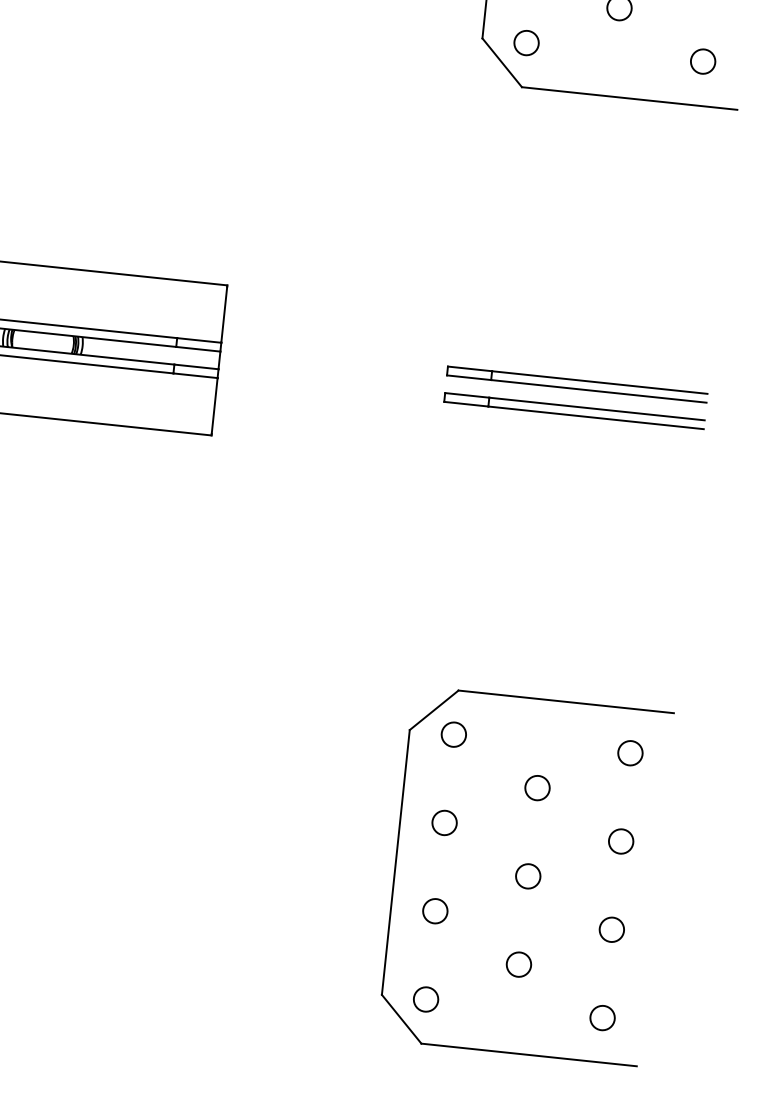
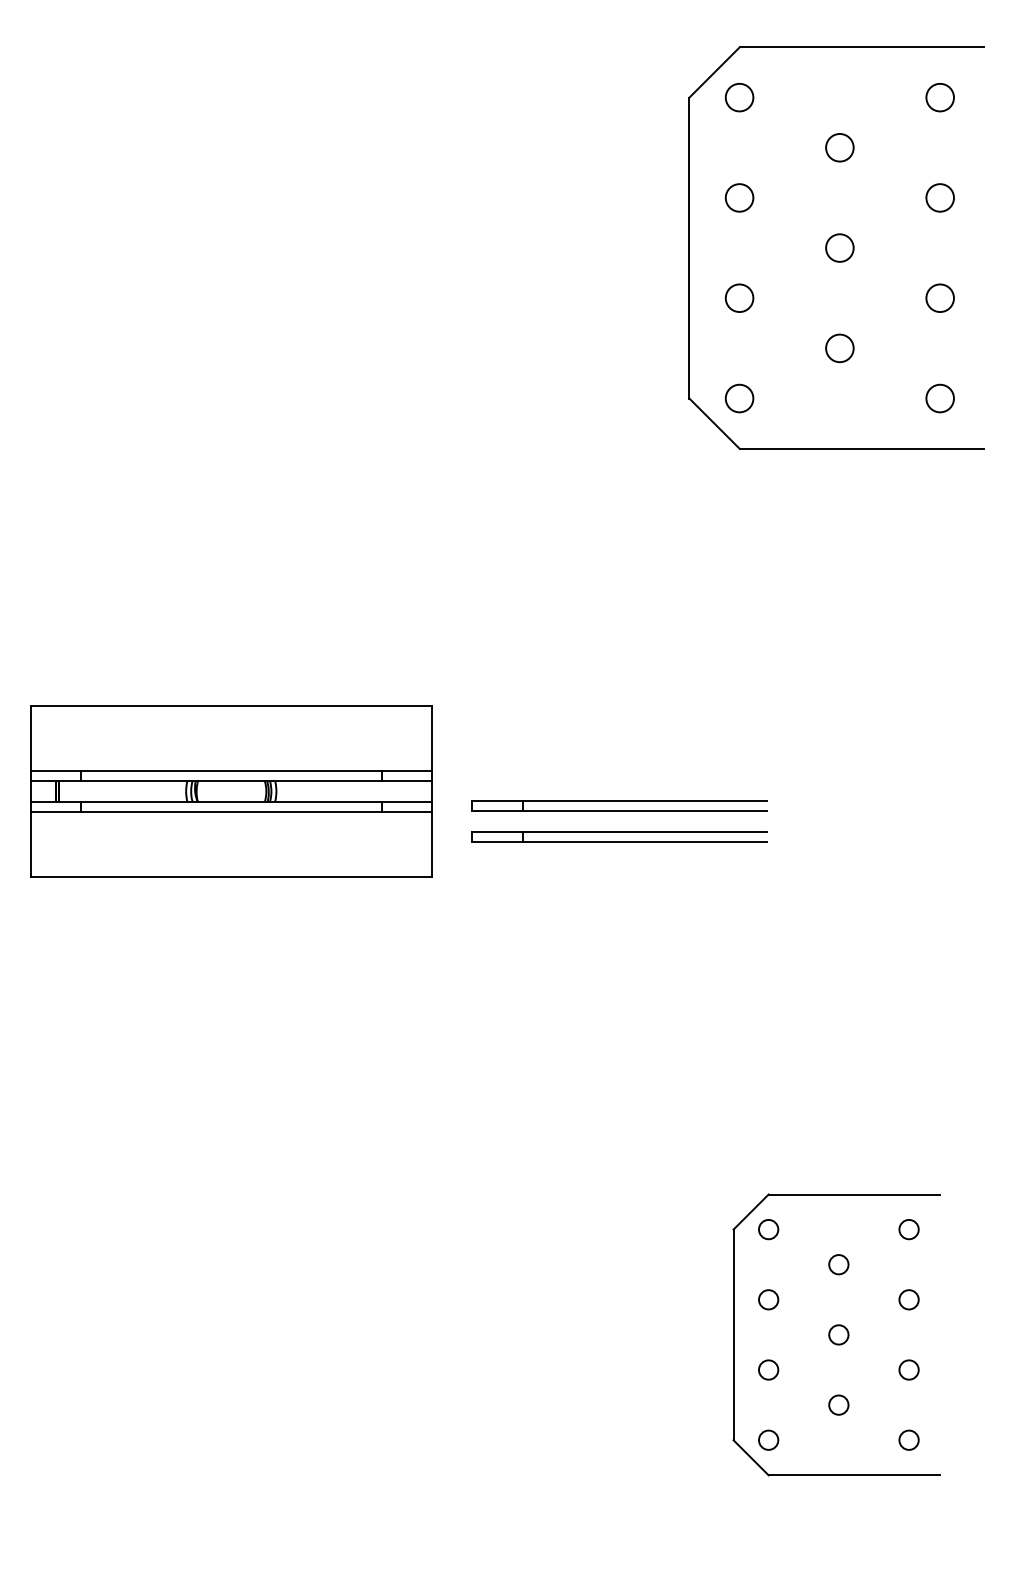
part: (576, 389) -> (619, 811), moved
part: (525, 875) -> (836, 1334), size x0.7

